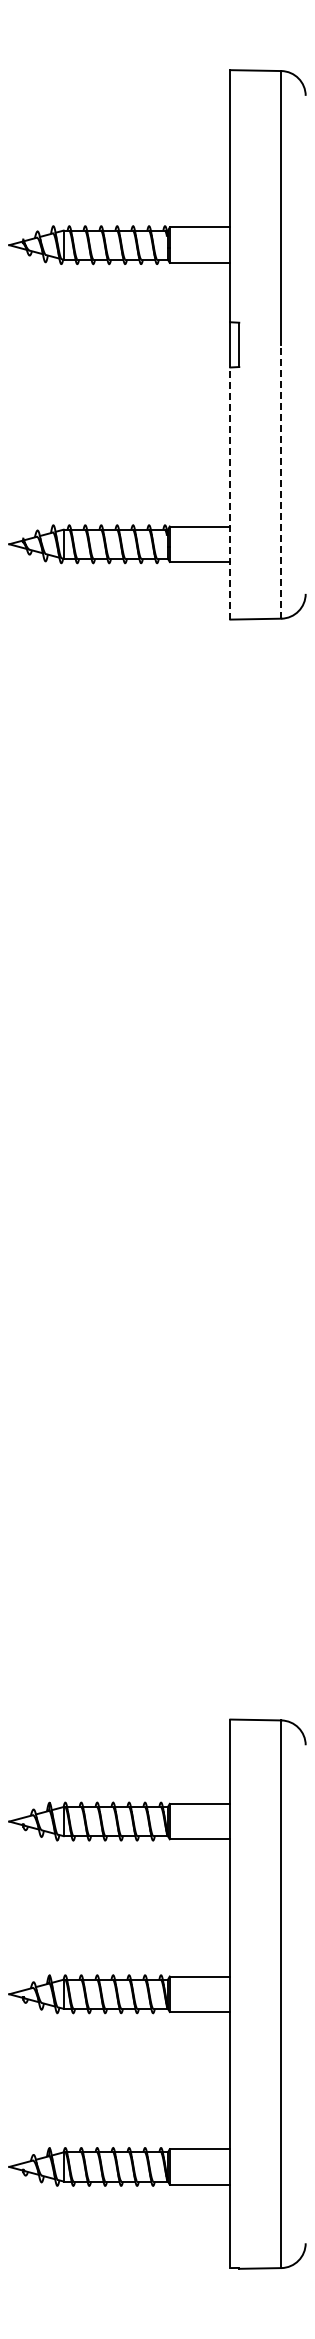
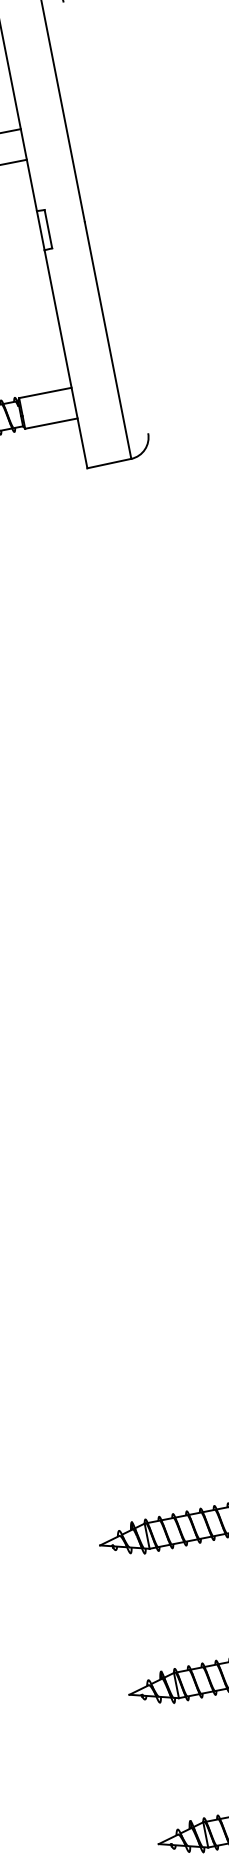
line: (281, 481) -> (108, 340), dashed -> solid
line: (230, 493) -> (66, 359), dashed -> solid

